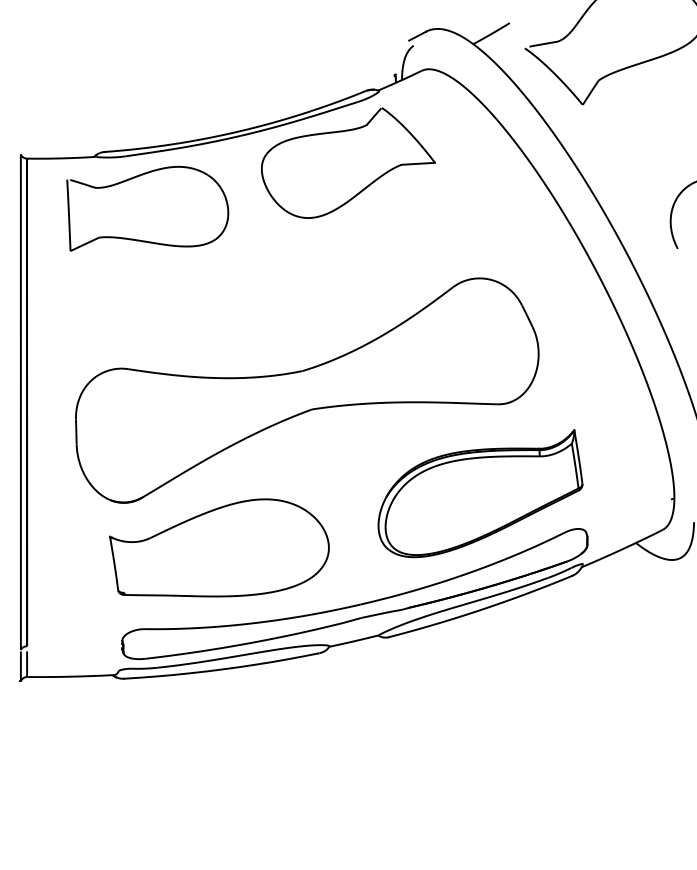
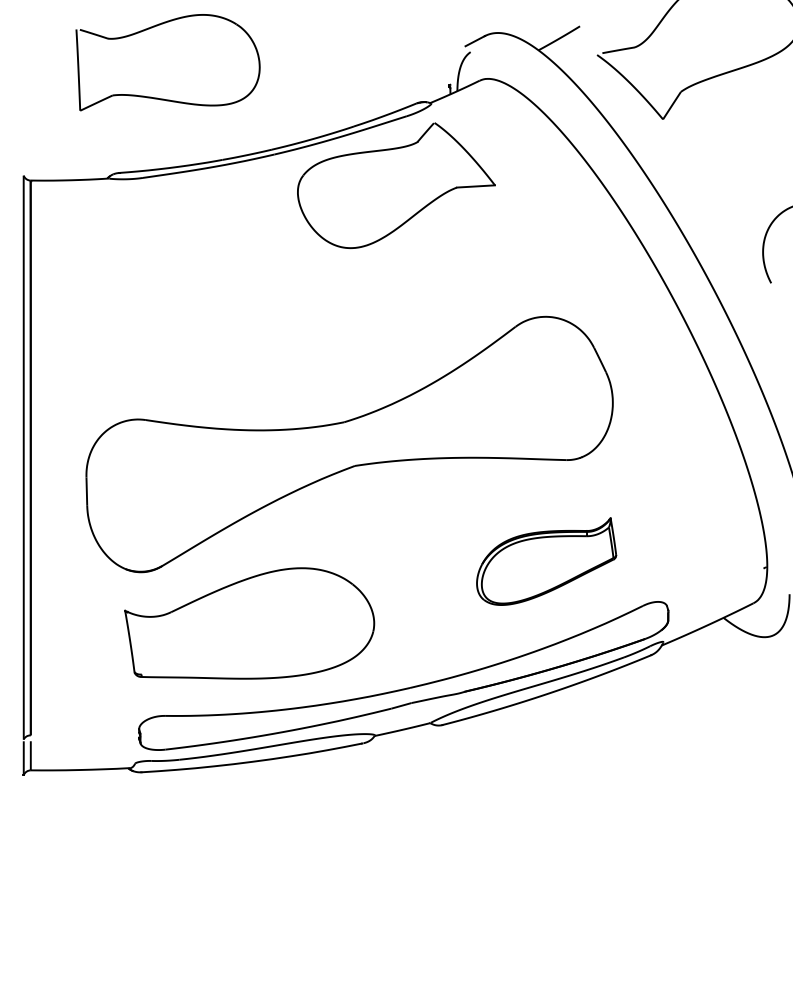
part: (143, 240) -> (163, 98), moved
part: (480, 493) -> (546, 561), size x0.6

